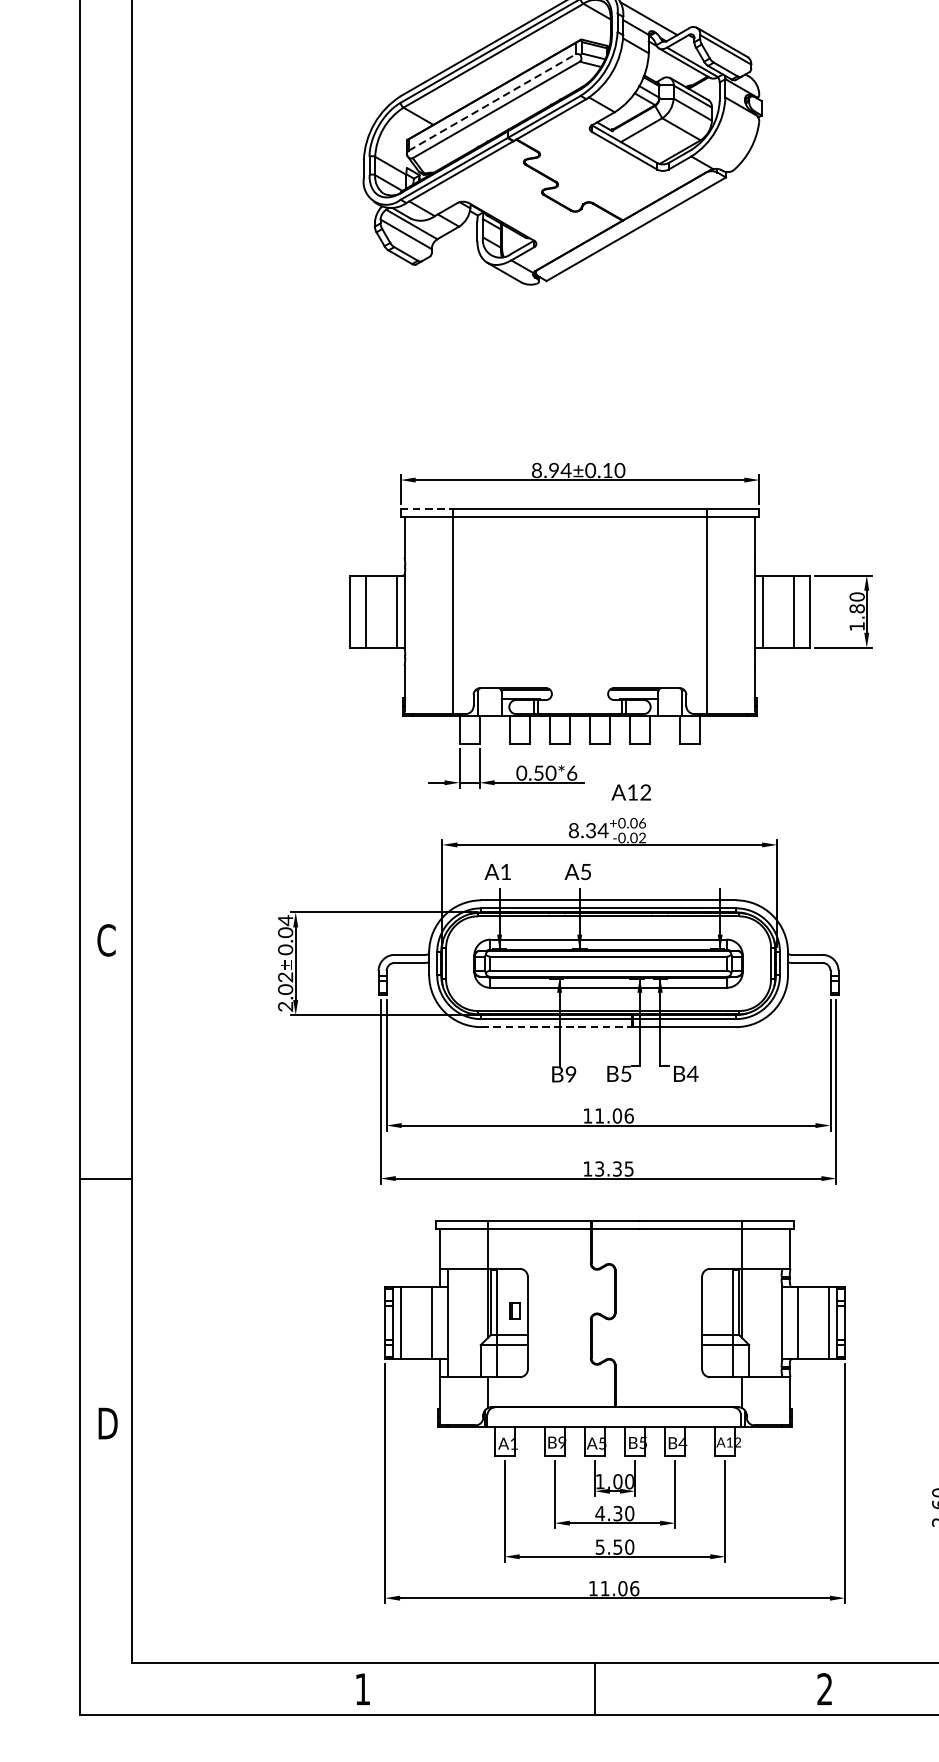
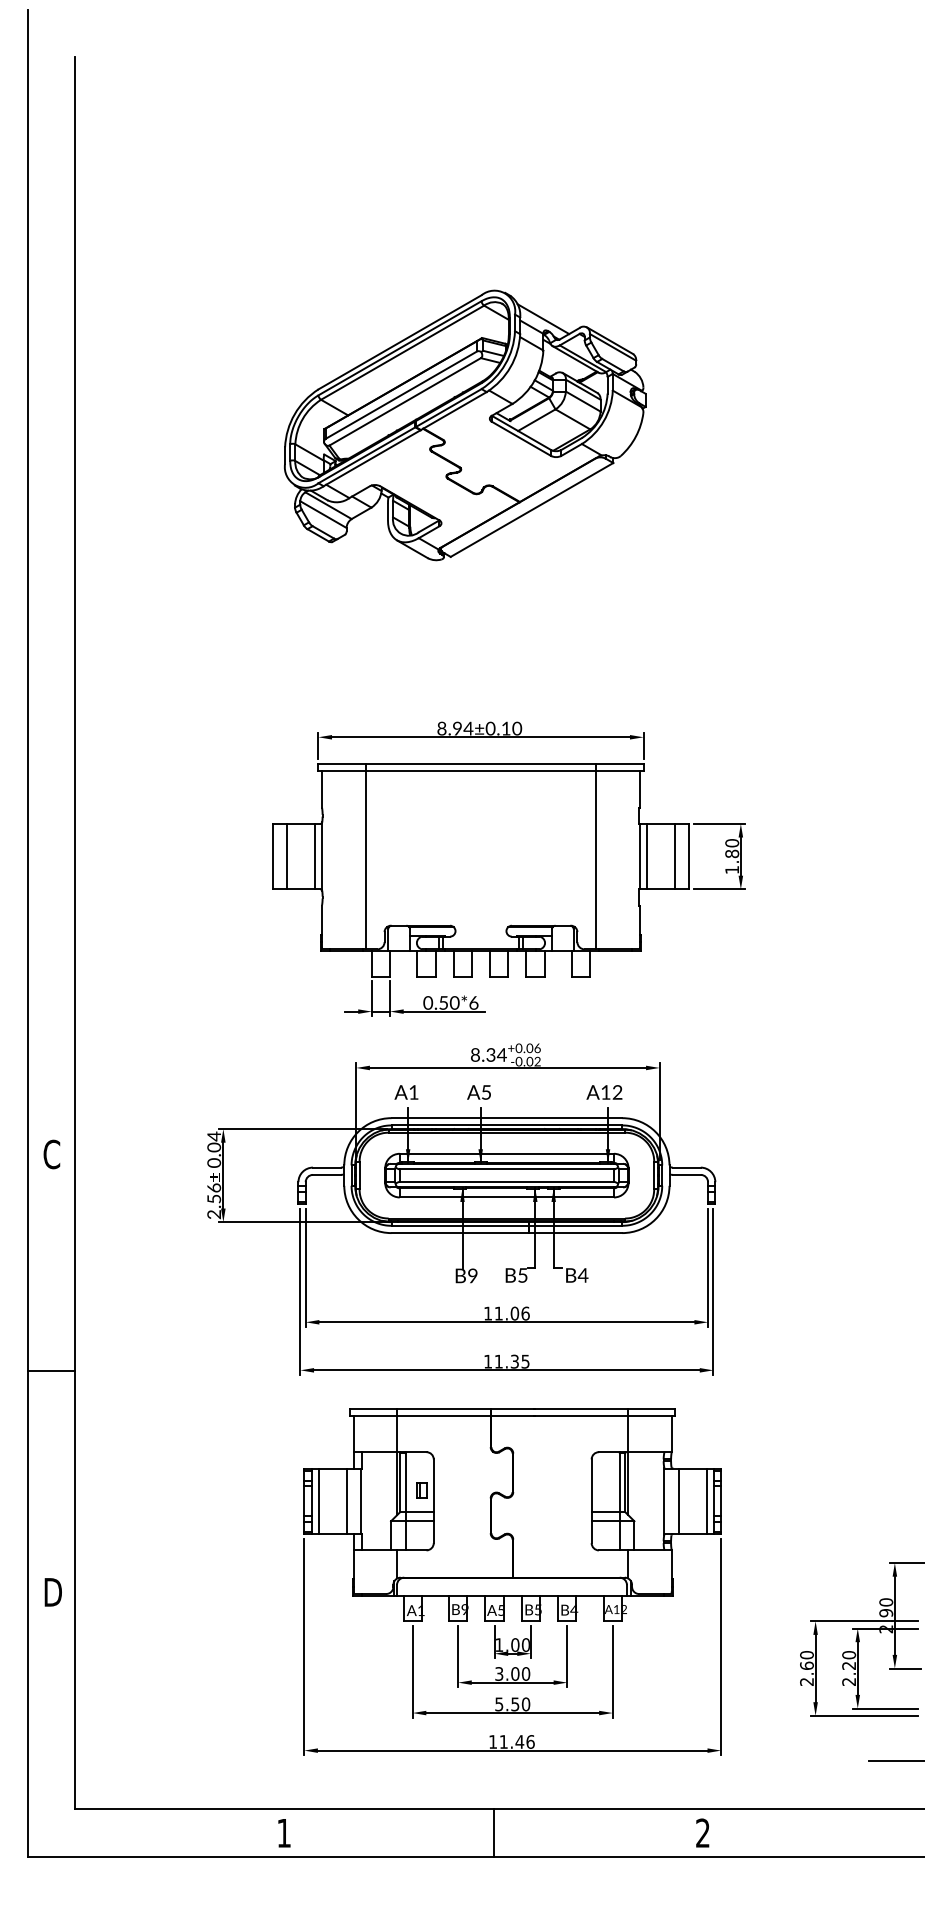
line: (492, 101) -> (401, 394), dashed -> solid
line: (427, 508) -> (342, 763), dashed -> solid
text: (631, 792) -> (604, 1092), moved
text: (285, 983) -> (214, 1193), 2.02 -> 2.56
line: (557, 1027) -> (460, 1233), dashed -> solid
text: (599, 1168) -> (498, 1361), 13.35 -> 11.35
text: (608, 1513) -> (506, 1673), 4.30 -> 3.00
text: (622, 1588) -> (519, 1741), 11.06 -> 11.46

